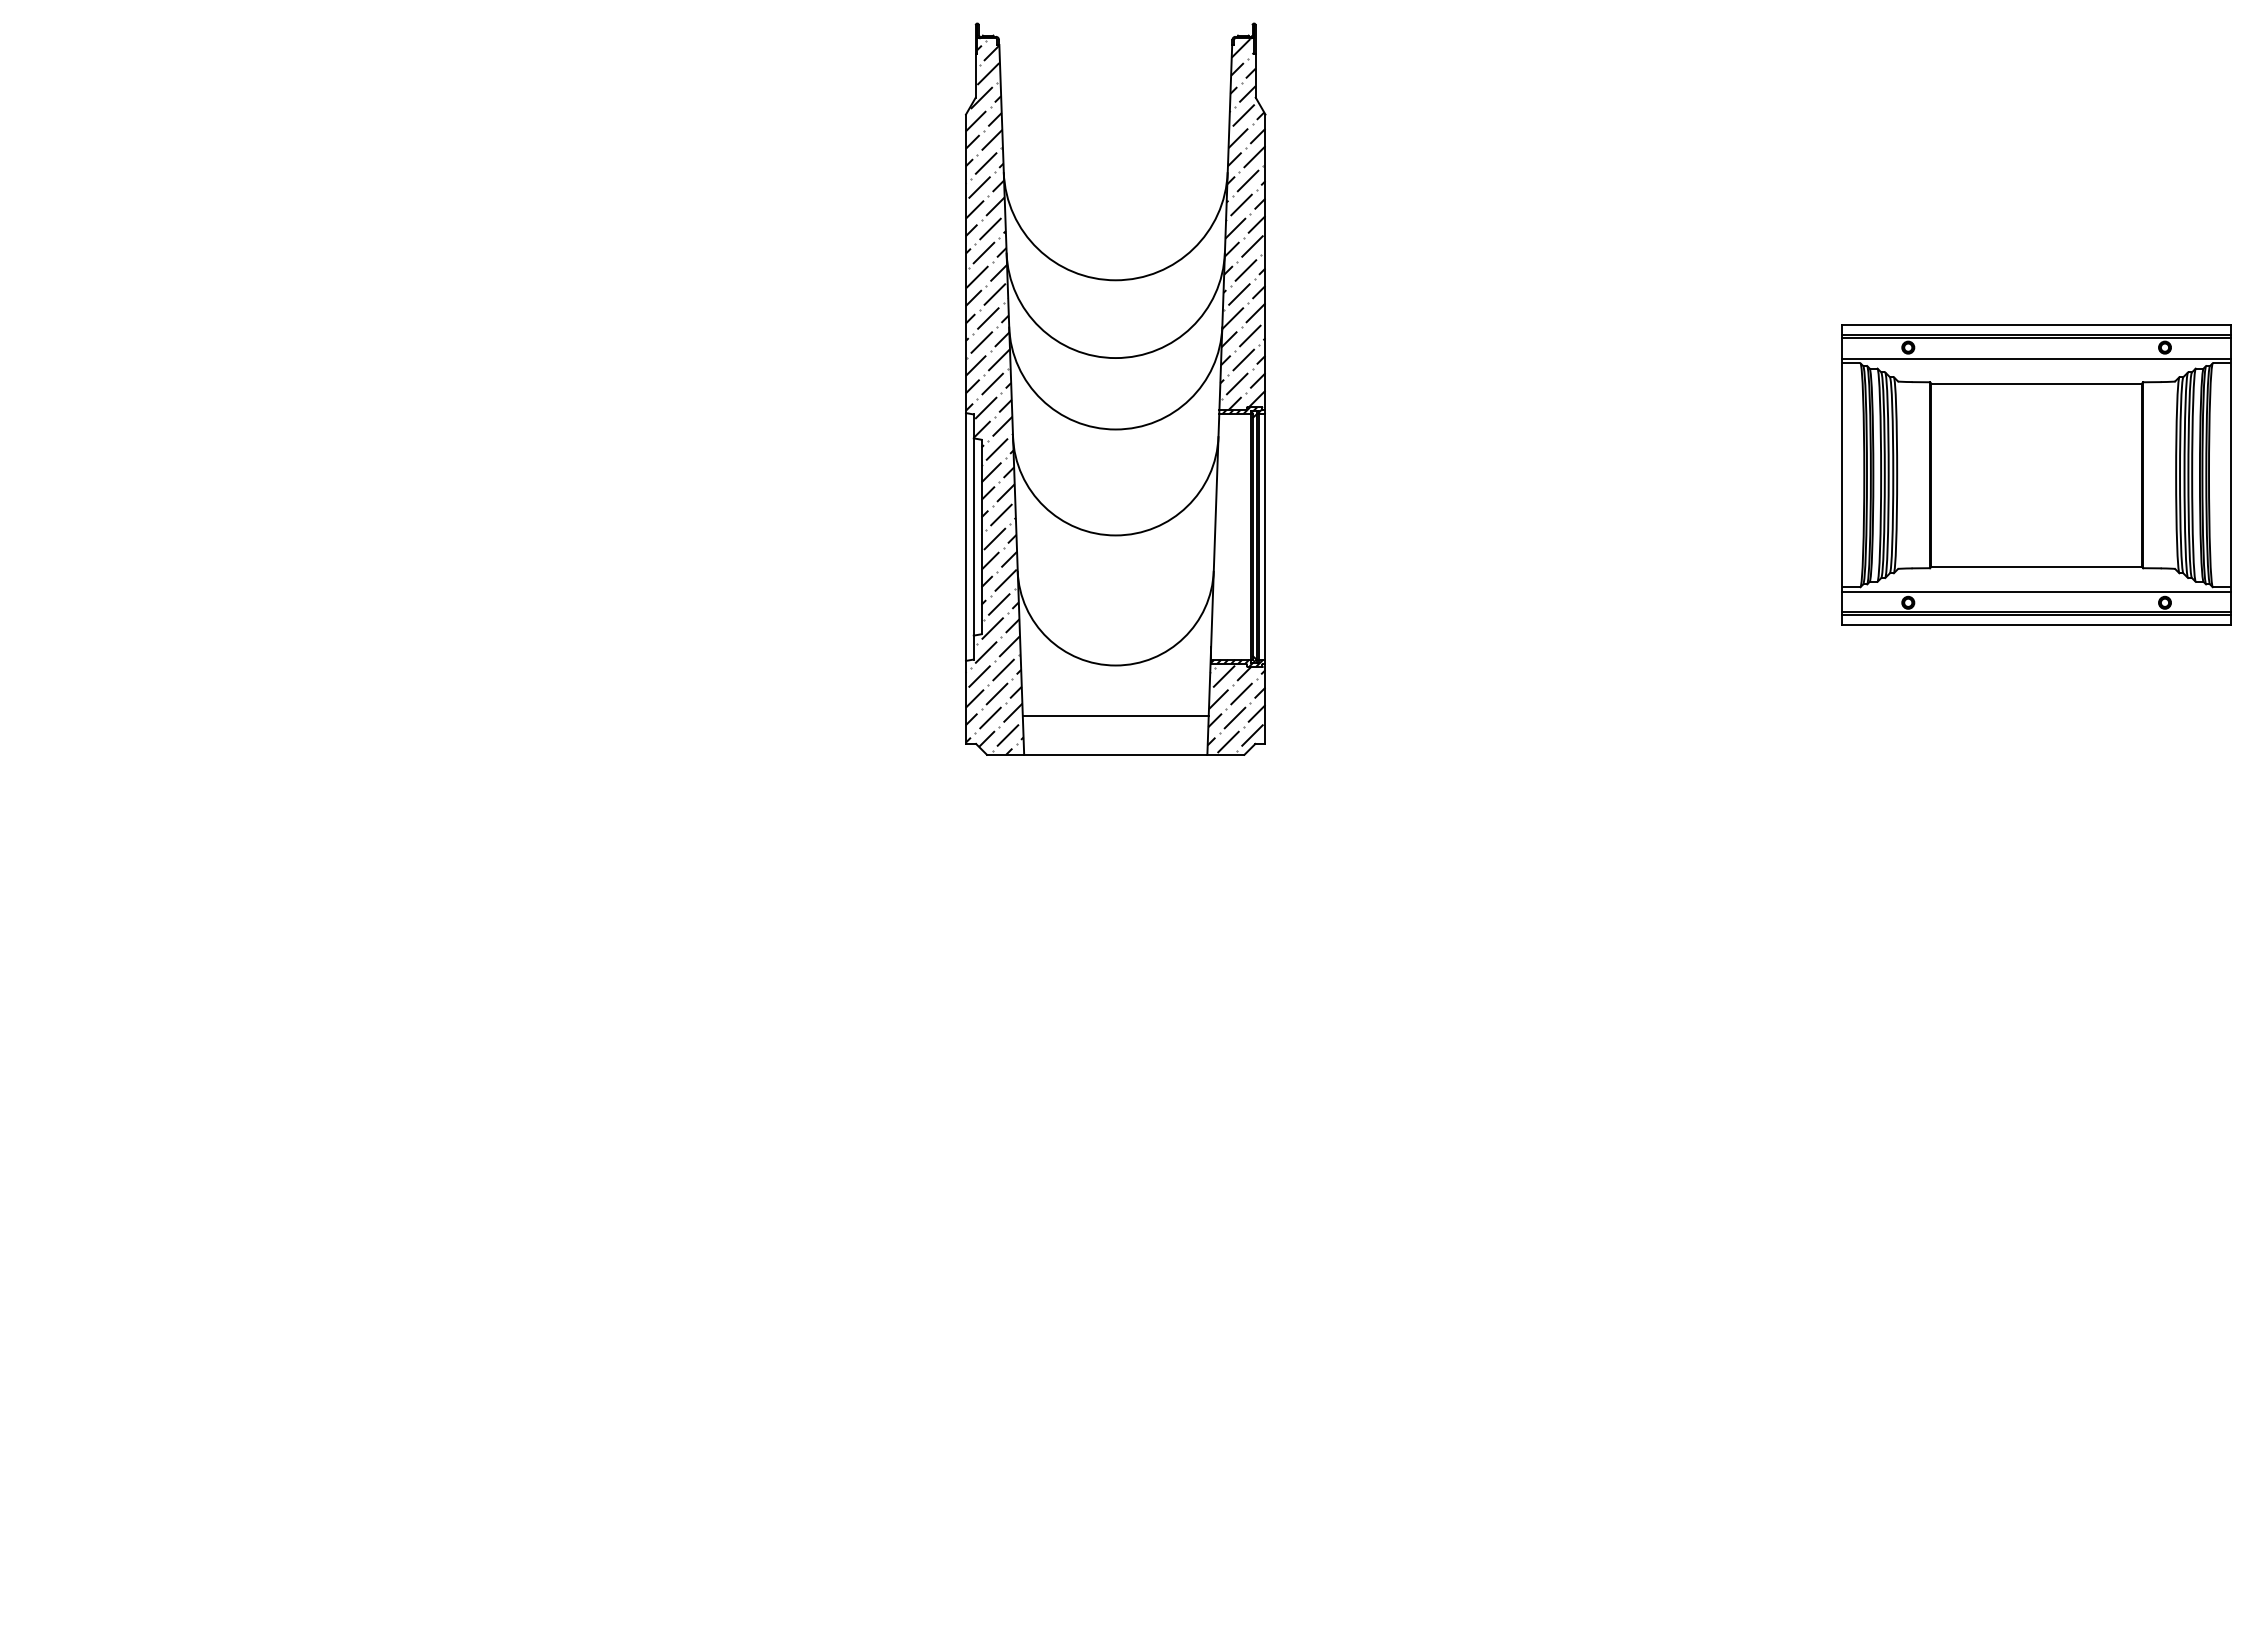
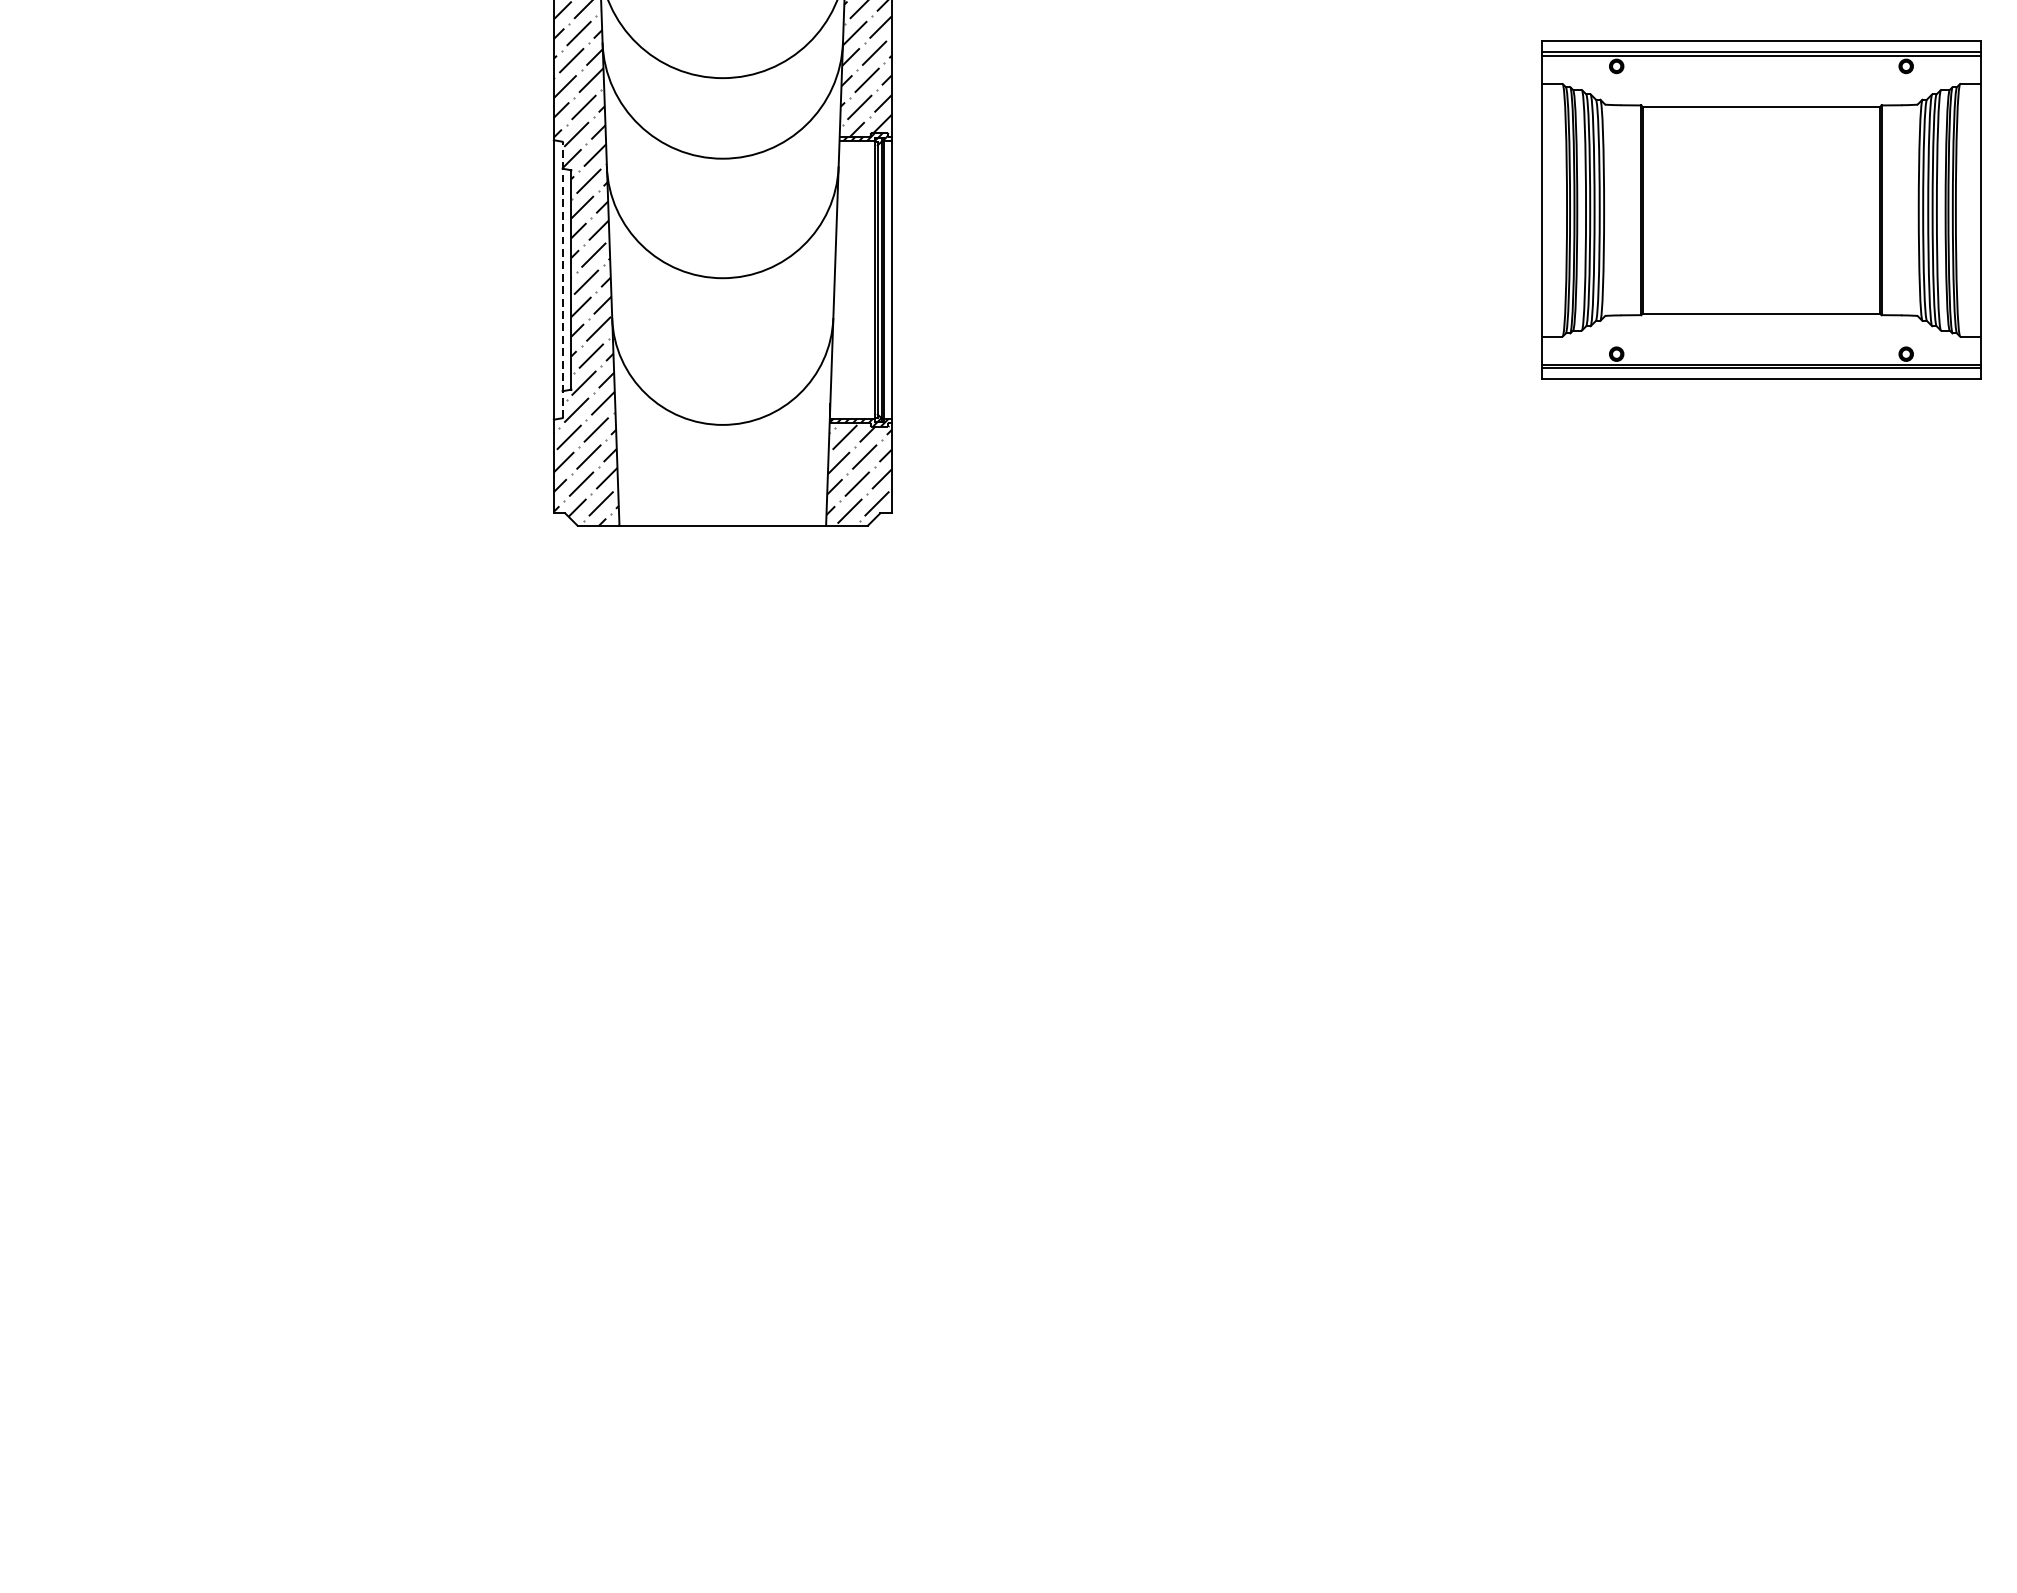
line: (2036, 358) -> (1761, 78), removed
line: (973, 537) -> (562, 280), solid -> dashed
line: (2036, 591) -> (1761, 341), removed
line: (1115, 715) -> (722, 481), removed

